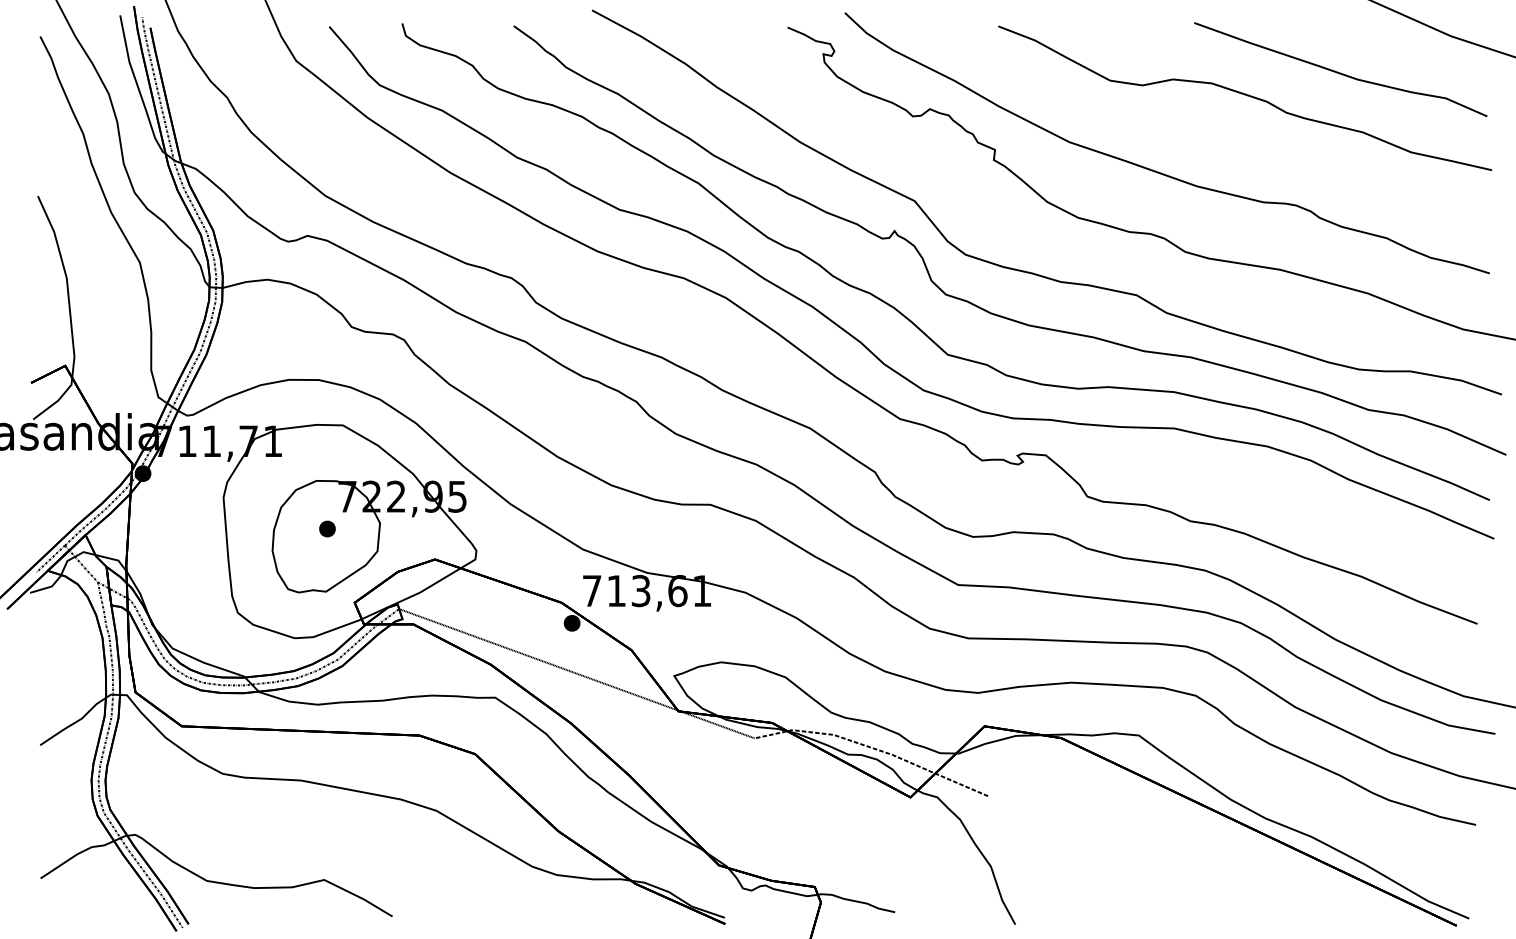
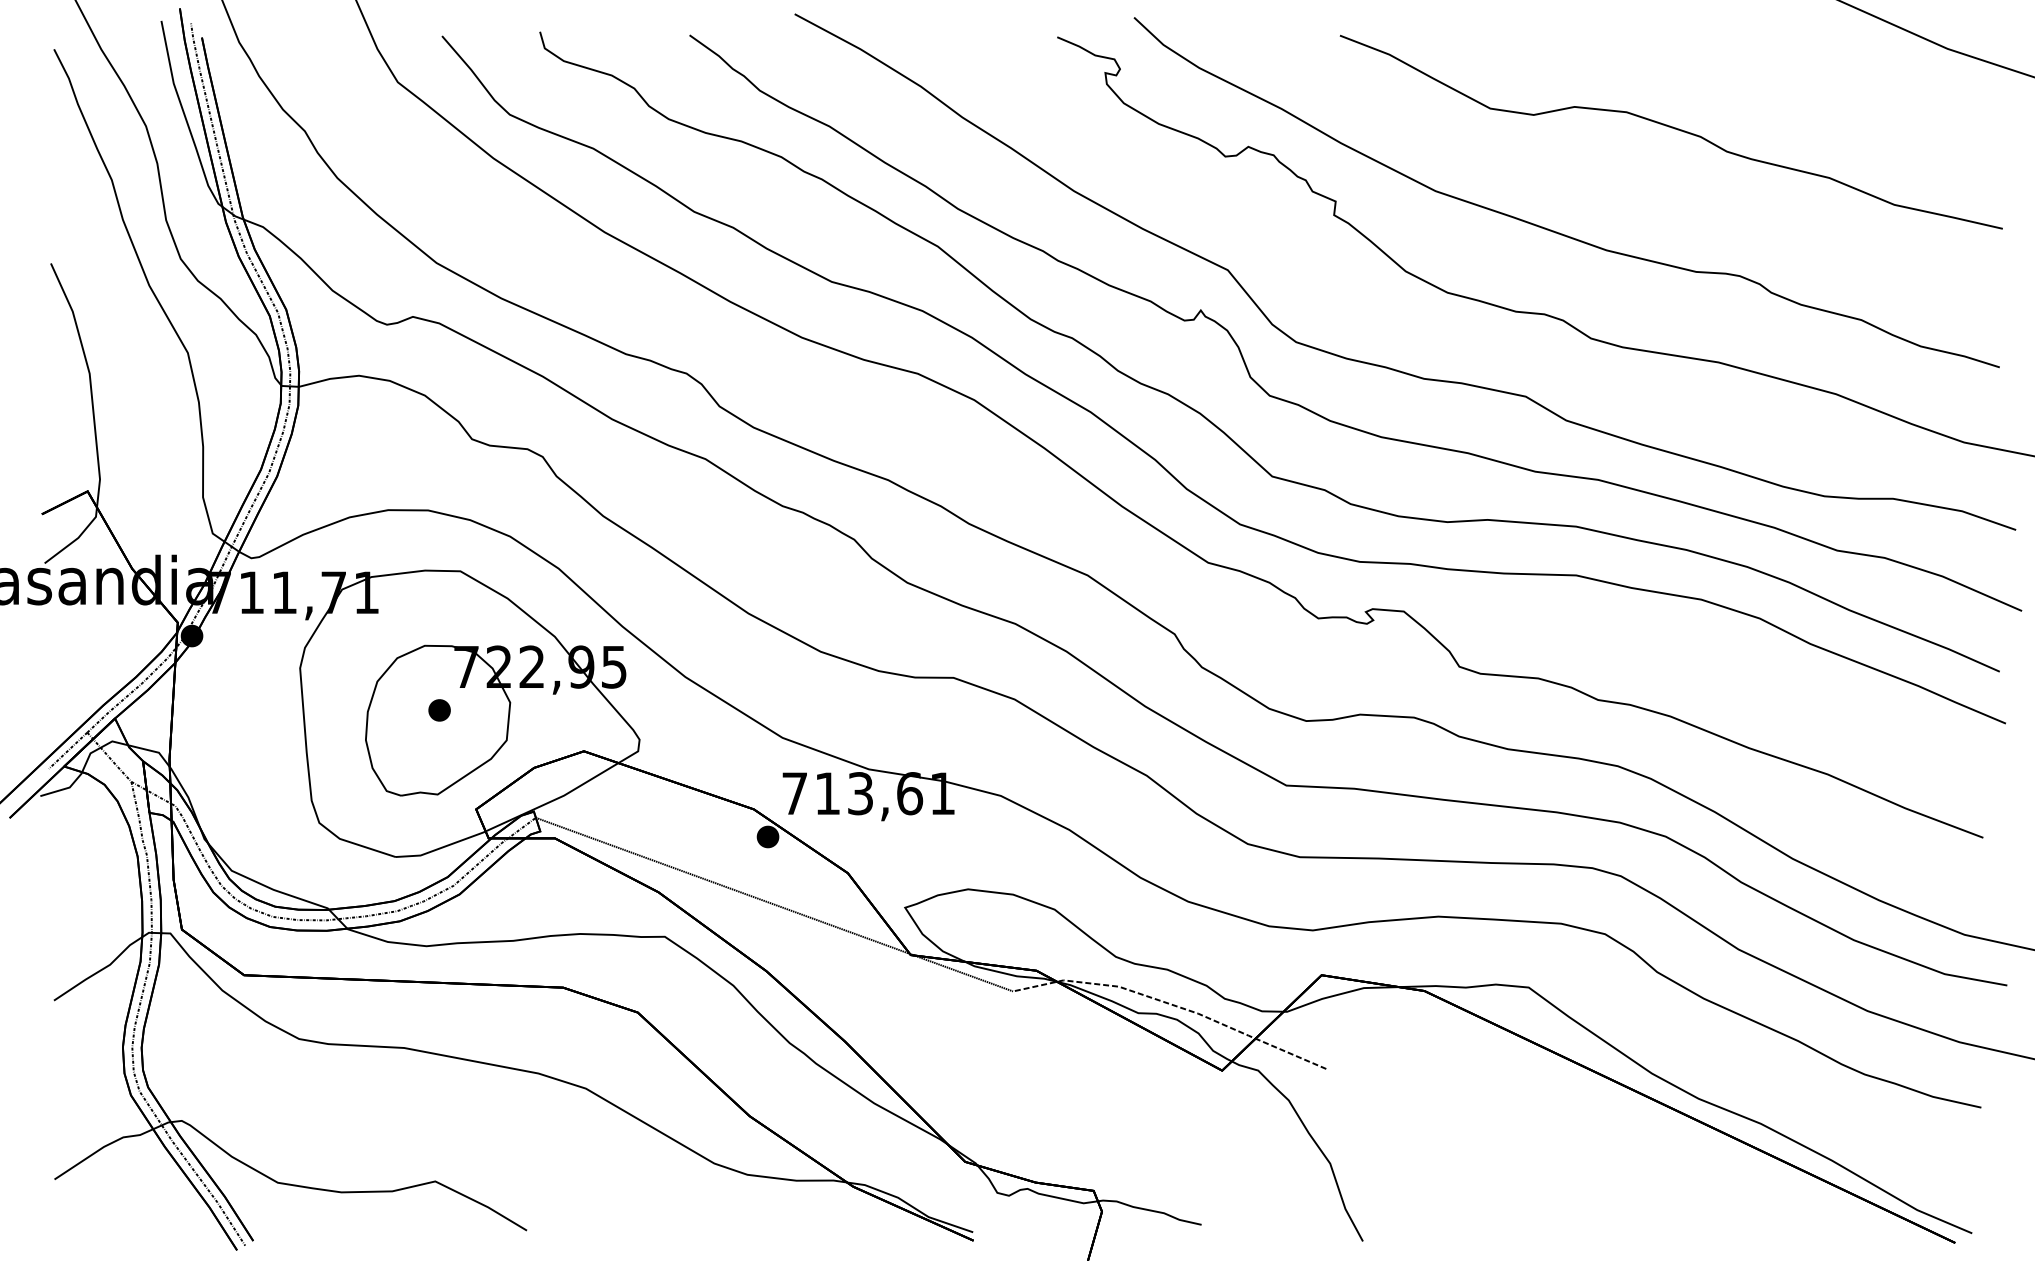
part: (1340, 69) -> (1799, 93), removed

